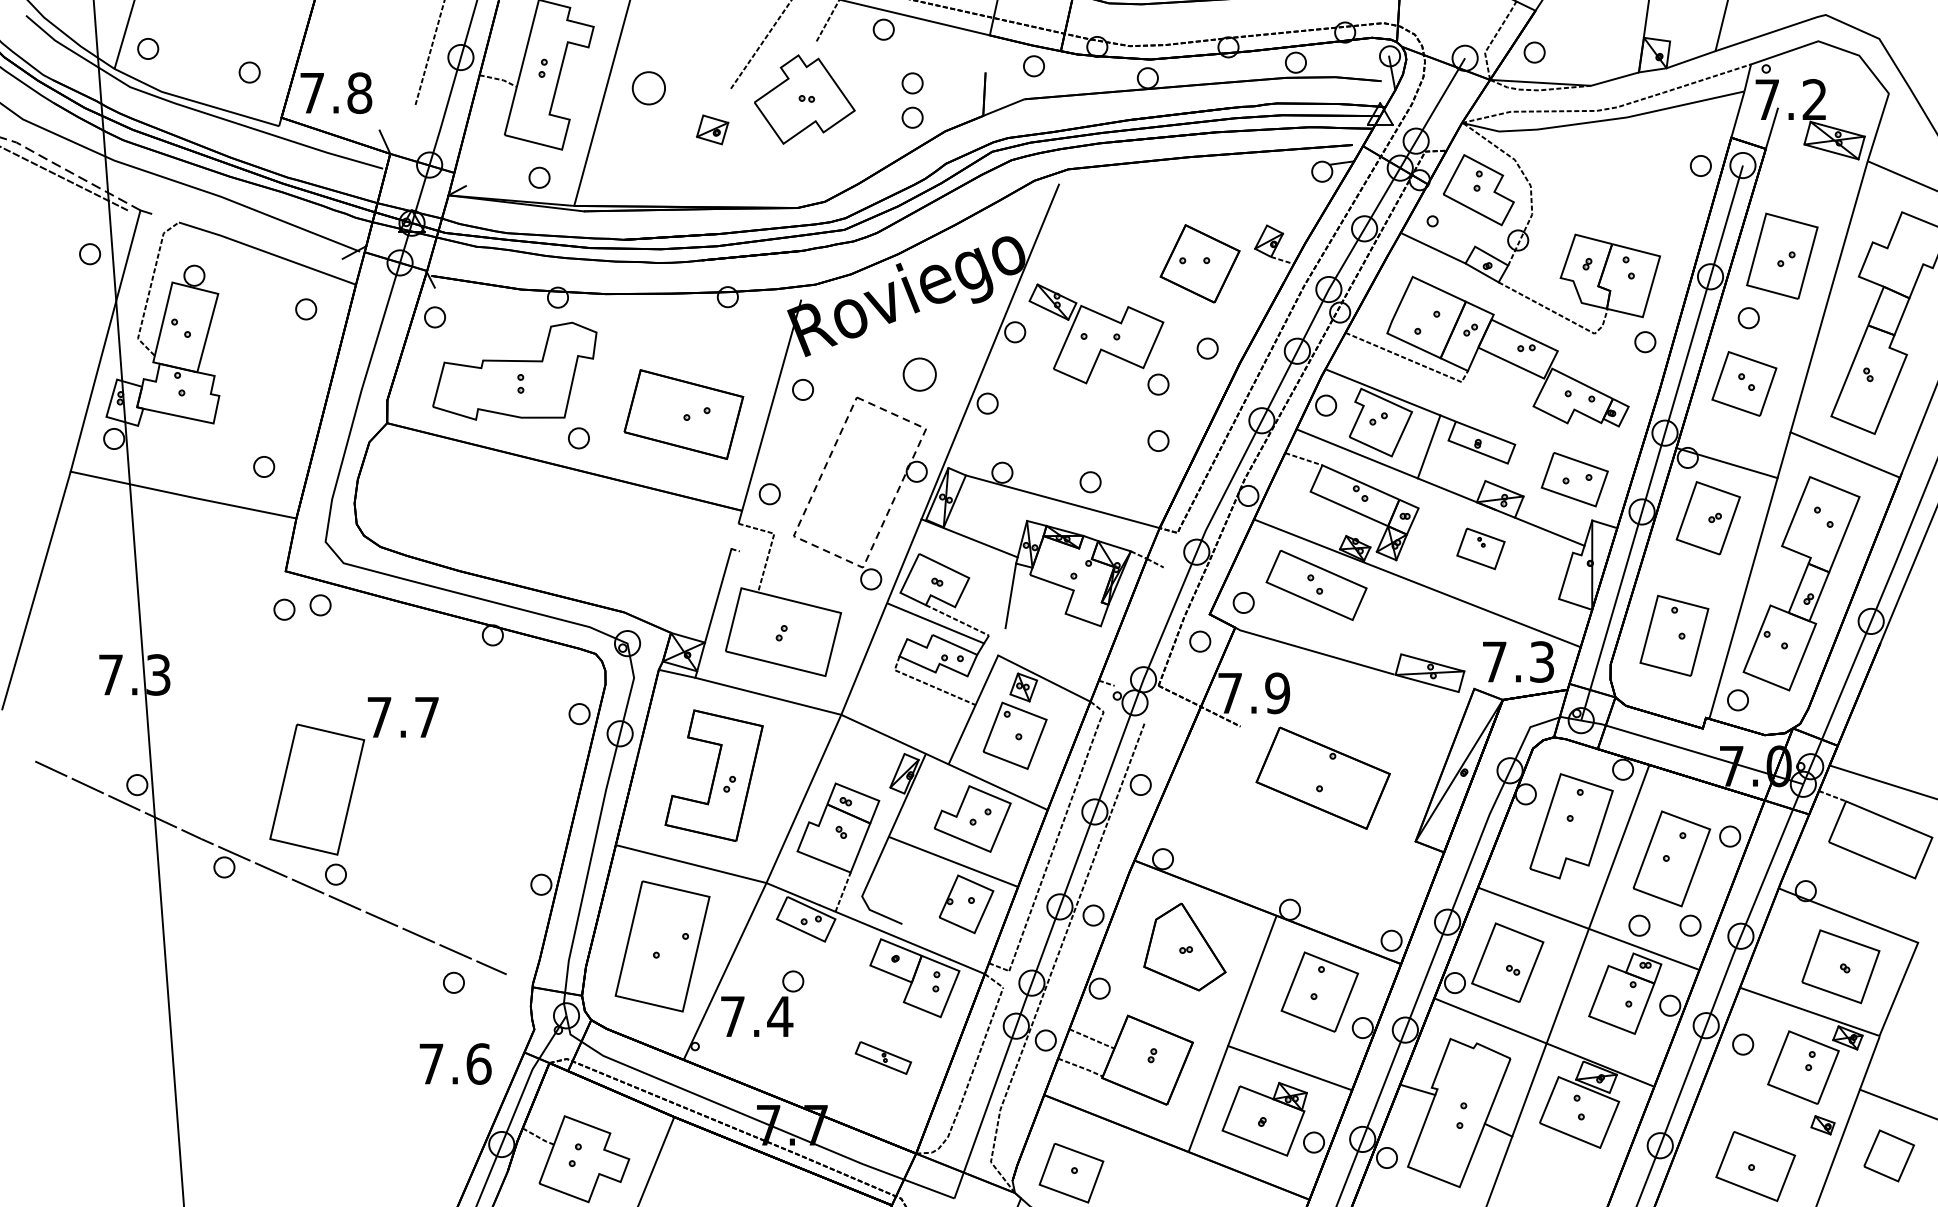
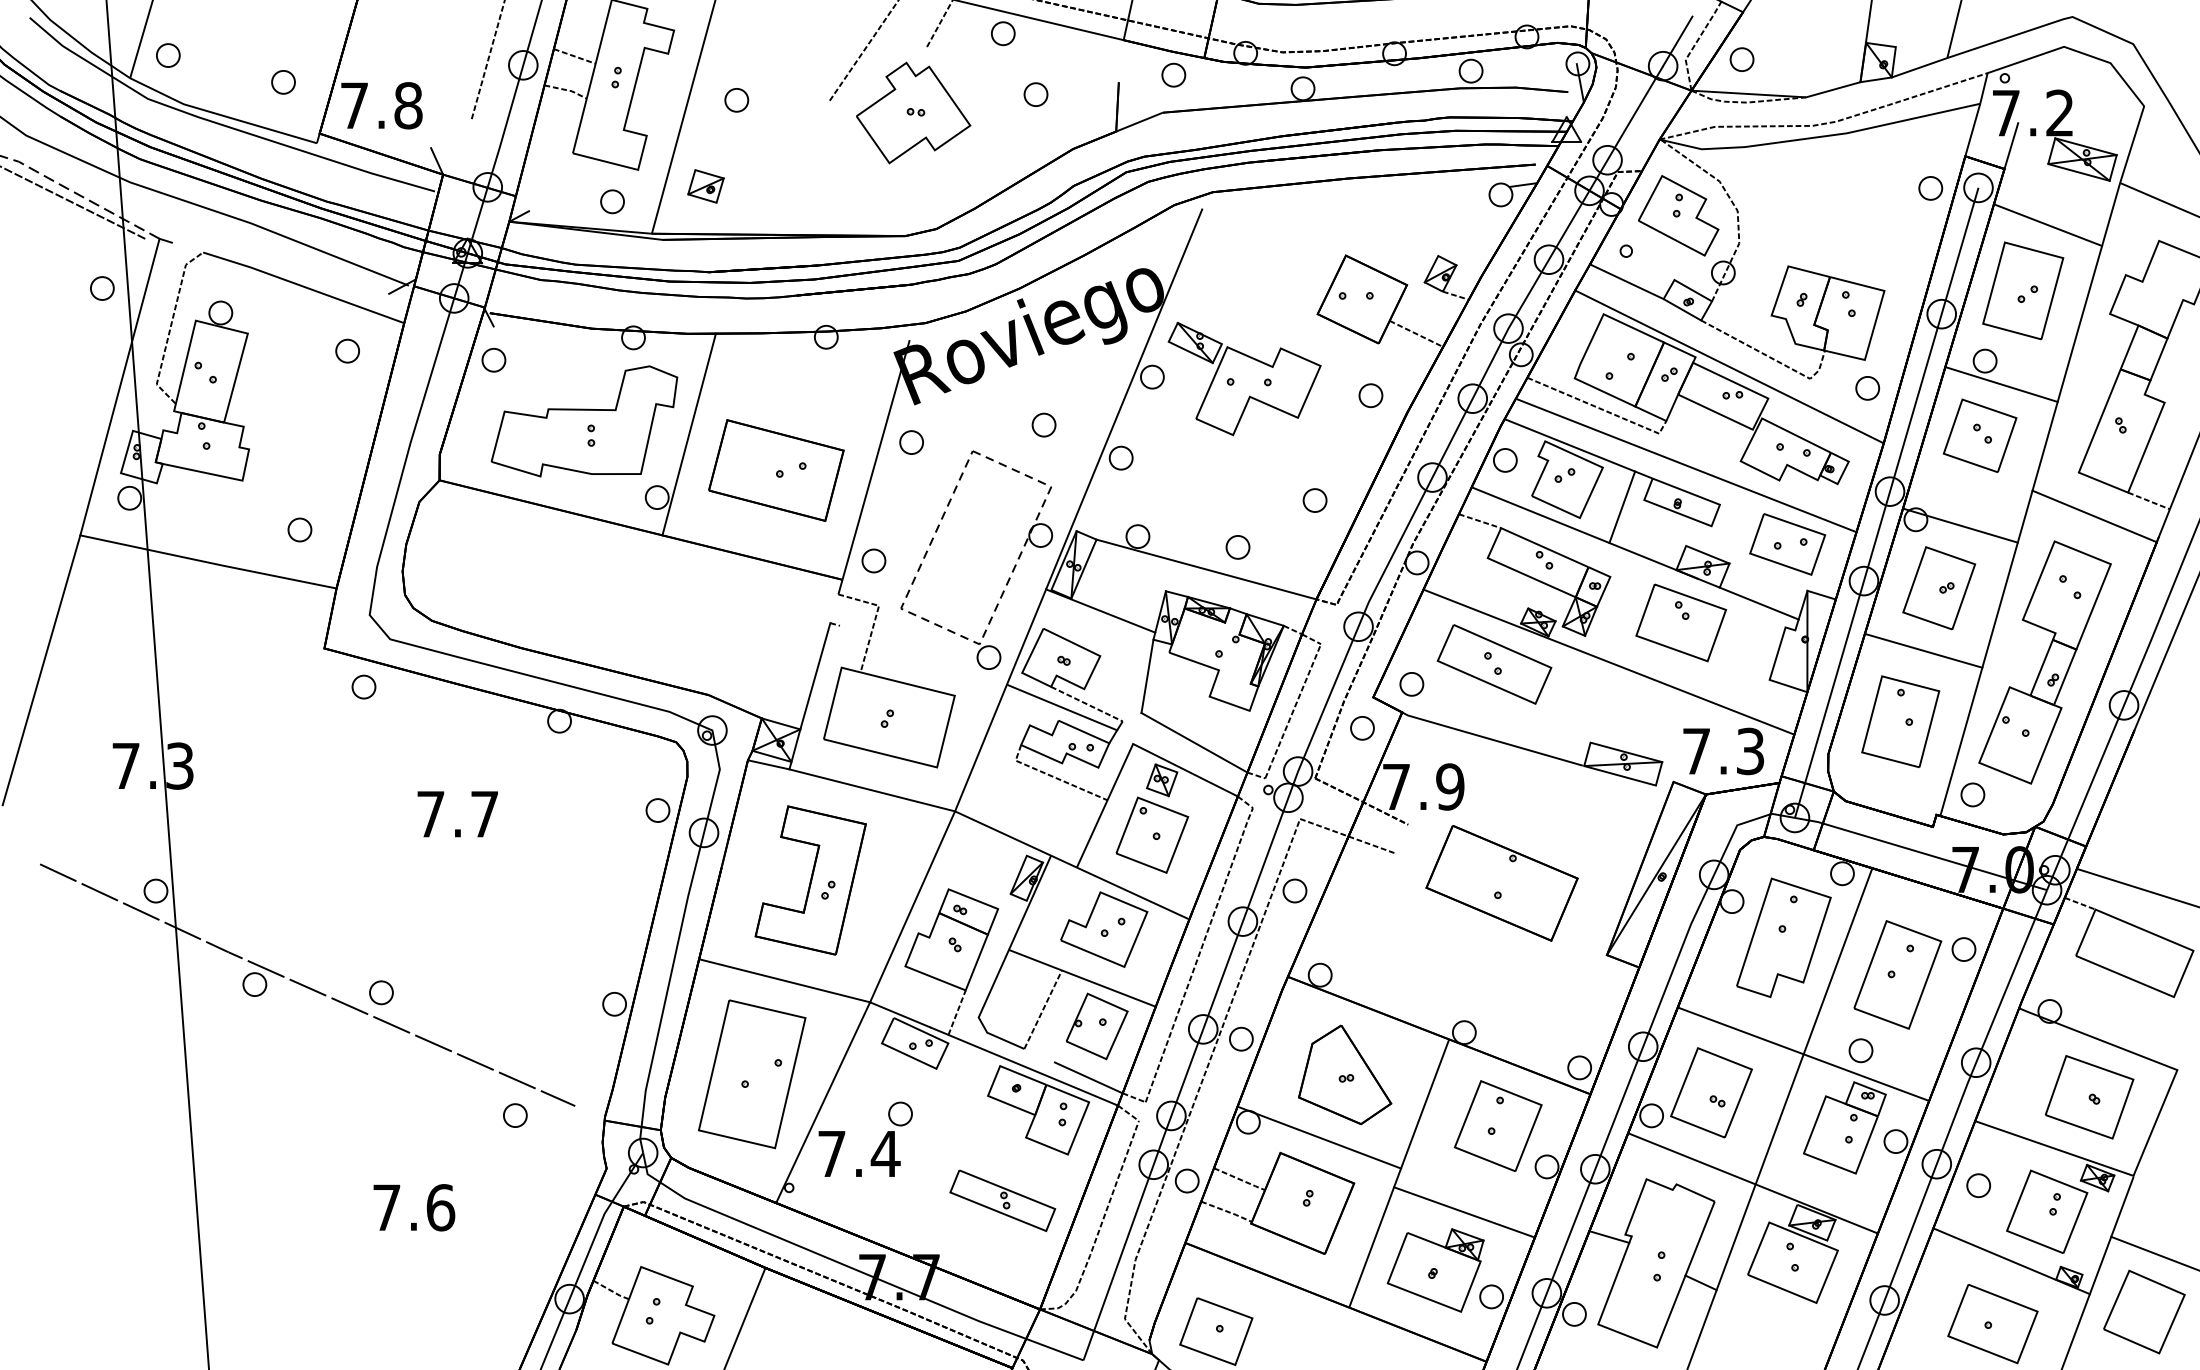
line: (1477, 36) -> (1677, 41), added
line: (506, 49) -> (574, 56), added
part: (648, 88) -> (736, 100), size x0.62
part: (912, 117) -> (1035, 133), removed
part: (712, 129) -> (705, 186), moved
line: (1803, 198) -> (2047, 225), added
line: (1247, 293) -> (1416, 333), added
line: (1523, 322) -> (1729, 366), added
line: (1763, 338) -> (2001, 384), added
part: (919, 373) -> (1043, 424), size x0.62
line: (606, 382) -> (688, 434), added
part: (1157, 384) -> (1314, 436), removed
line: (1484, 410) -> (1685, 465), added
line: (1892, 440) -> (2148, 500), added
part: (1480, 548) -> (1680, 622), size x1.67
line: (1694, 573) -> (1923, 650), added
part: (284, 609) -> (322, 691), removed
line: (1139, 626) -> (1293, 711), added
line: (1052, 654) -> (1194, 742), added
line: (1187, 736) -> (1348, 835), added
part: (317, 789) -> (360, 896), removed
line: (918, 889) -> (1042, 1009), added
part: (1690, 925) -> (1918, 1050), removed
line: (958, 949) -> (1088, 1077), added
line: (1162, 1002) -> (1319, 1137), added
part: (883, 1057) -> (1002, 1200), size x1.67
text: (455, 1063) -> (414, 1207), moved
line: (1772, 1111) -> (2011, 1261), added
part: (1889, 1155) -> (2144, 1311), size x1.43

